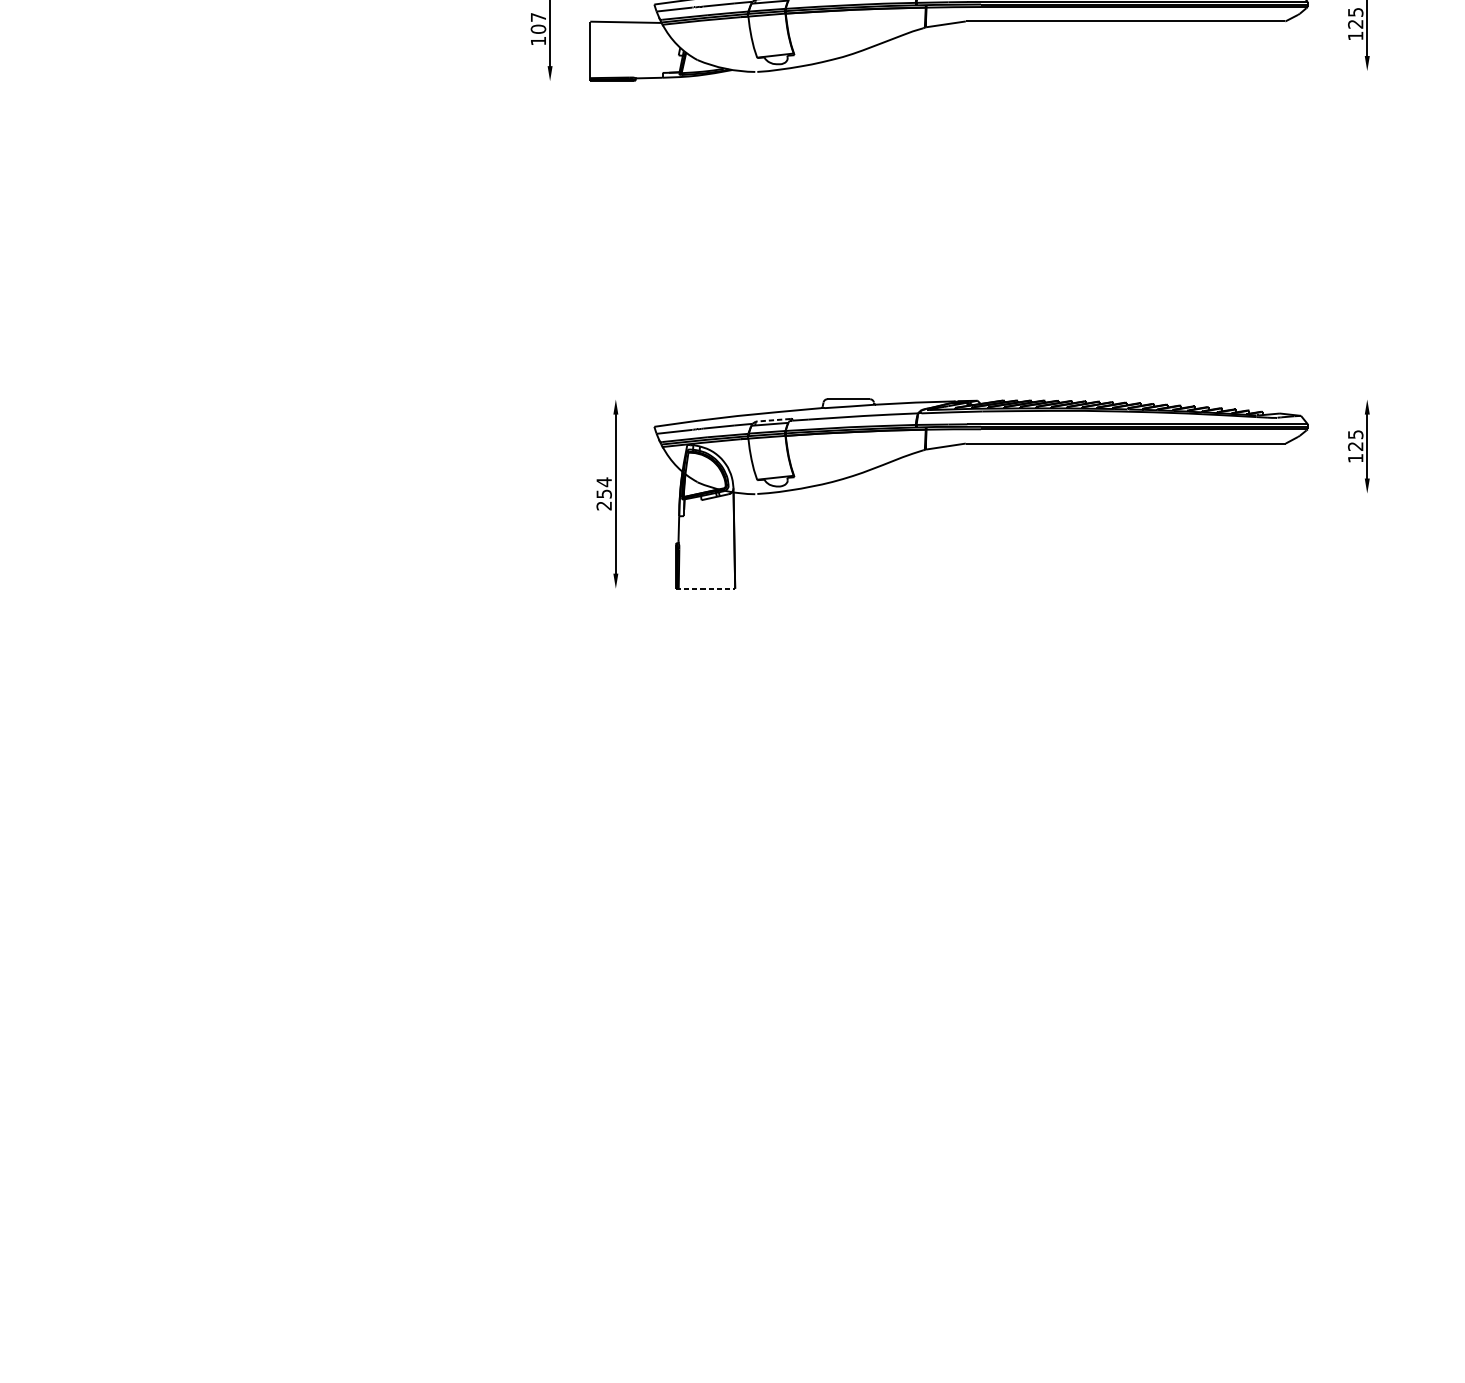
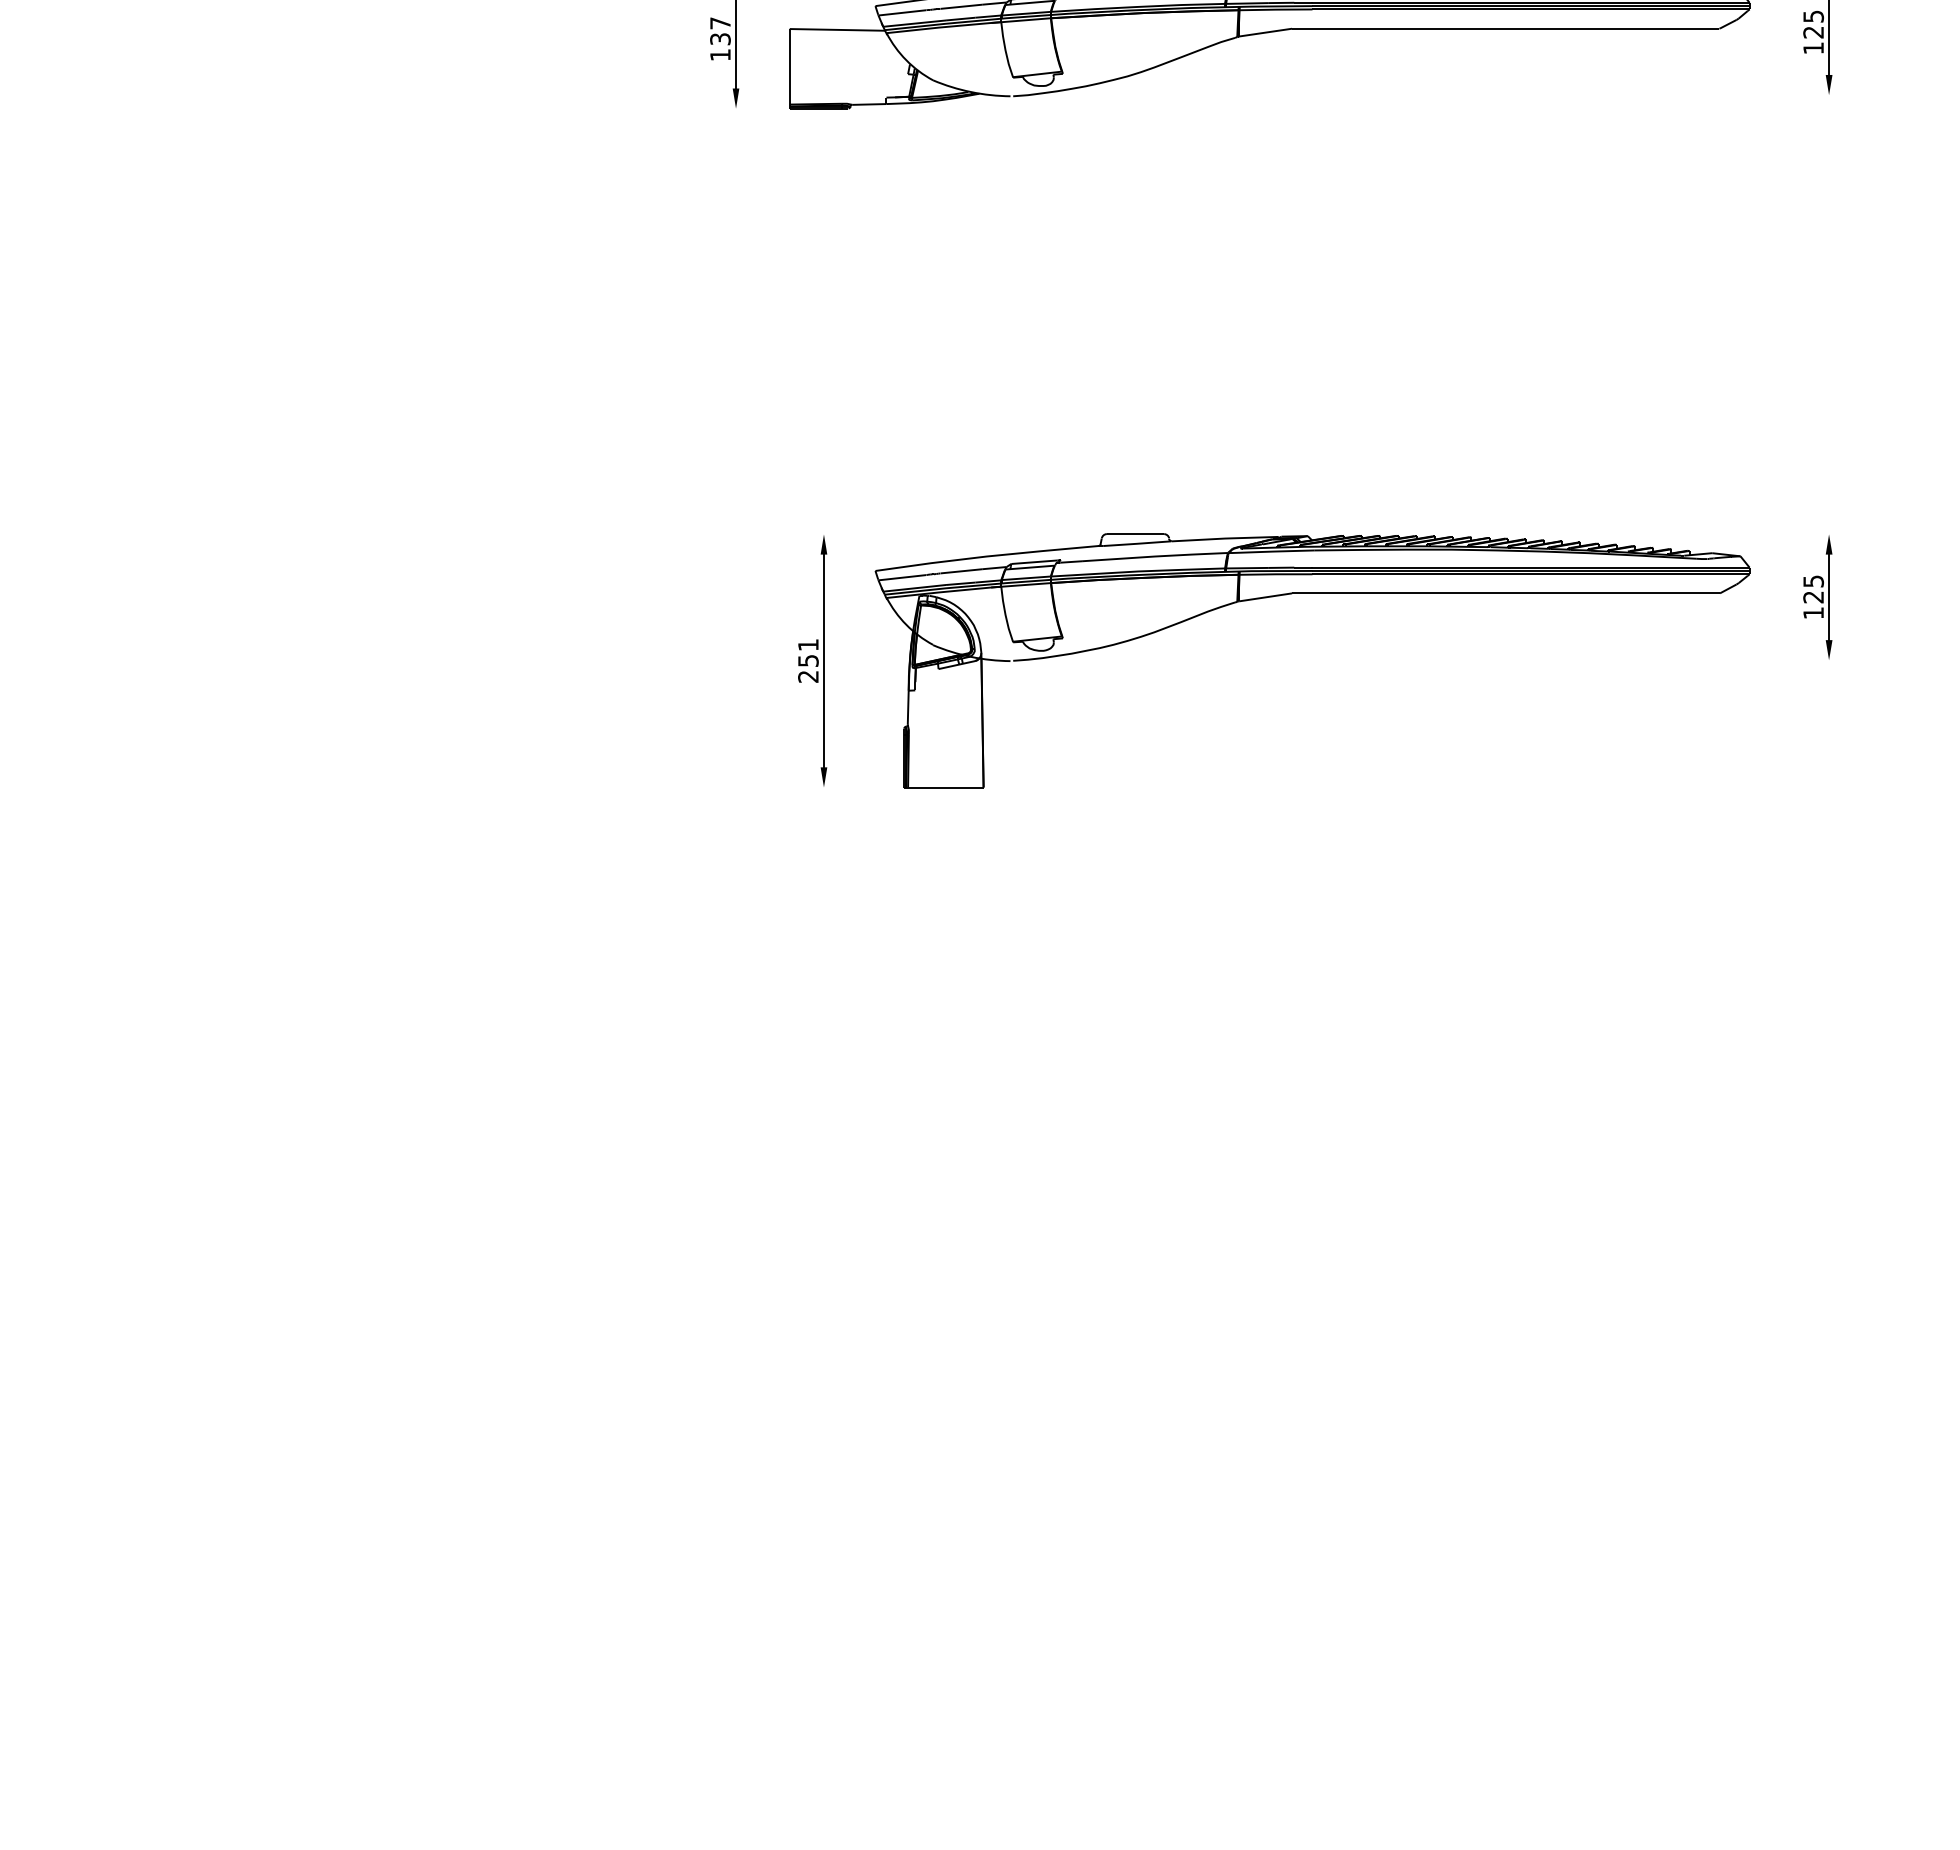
text: (538, 29) -> (720, 39), 107 -> 137
line: (772, 420) -> (1033, 562), dashed -> solid
text: (604, 481) -> (808, 644), 254 -> 251
line: (705, 588) -> (943, 787), dashed -> solid

